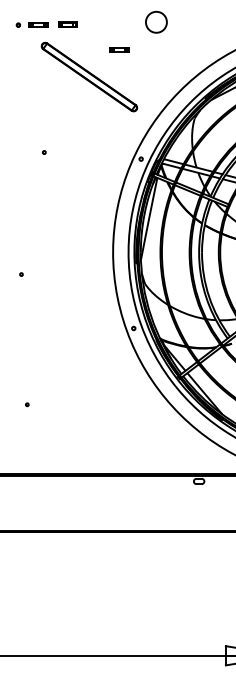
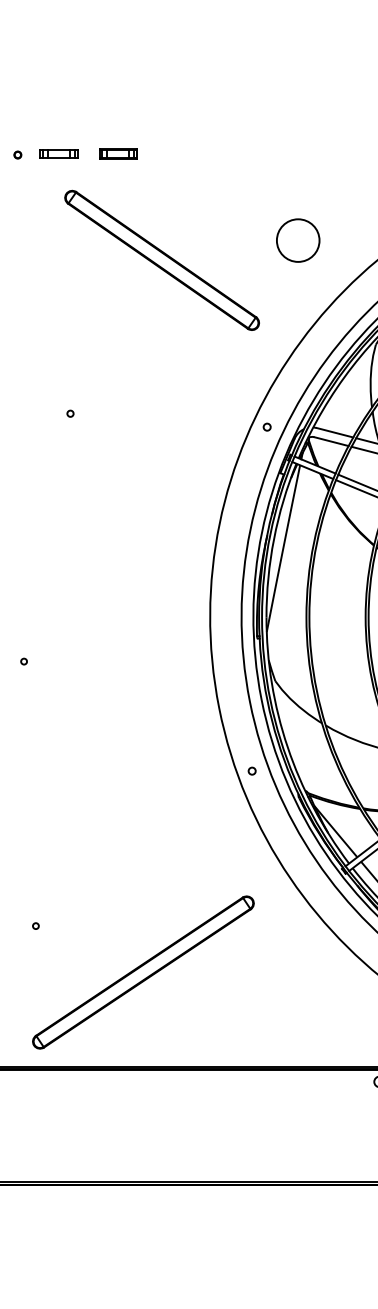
circle: (156, 21) -> (298, 238), moved
part: (119, 49) -> (223, 204), removed
part: (80, 427) -> (143, 972), added

